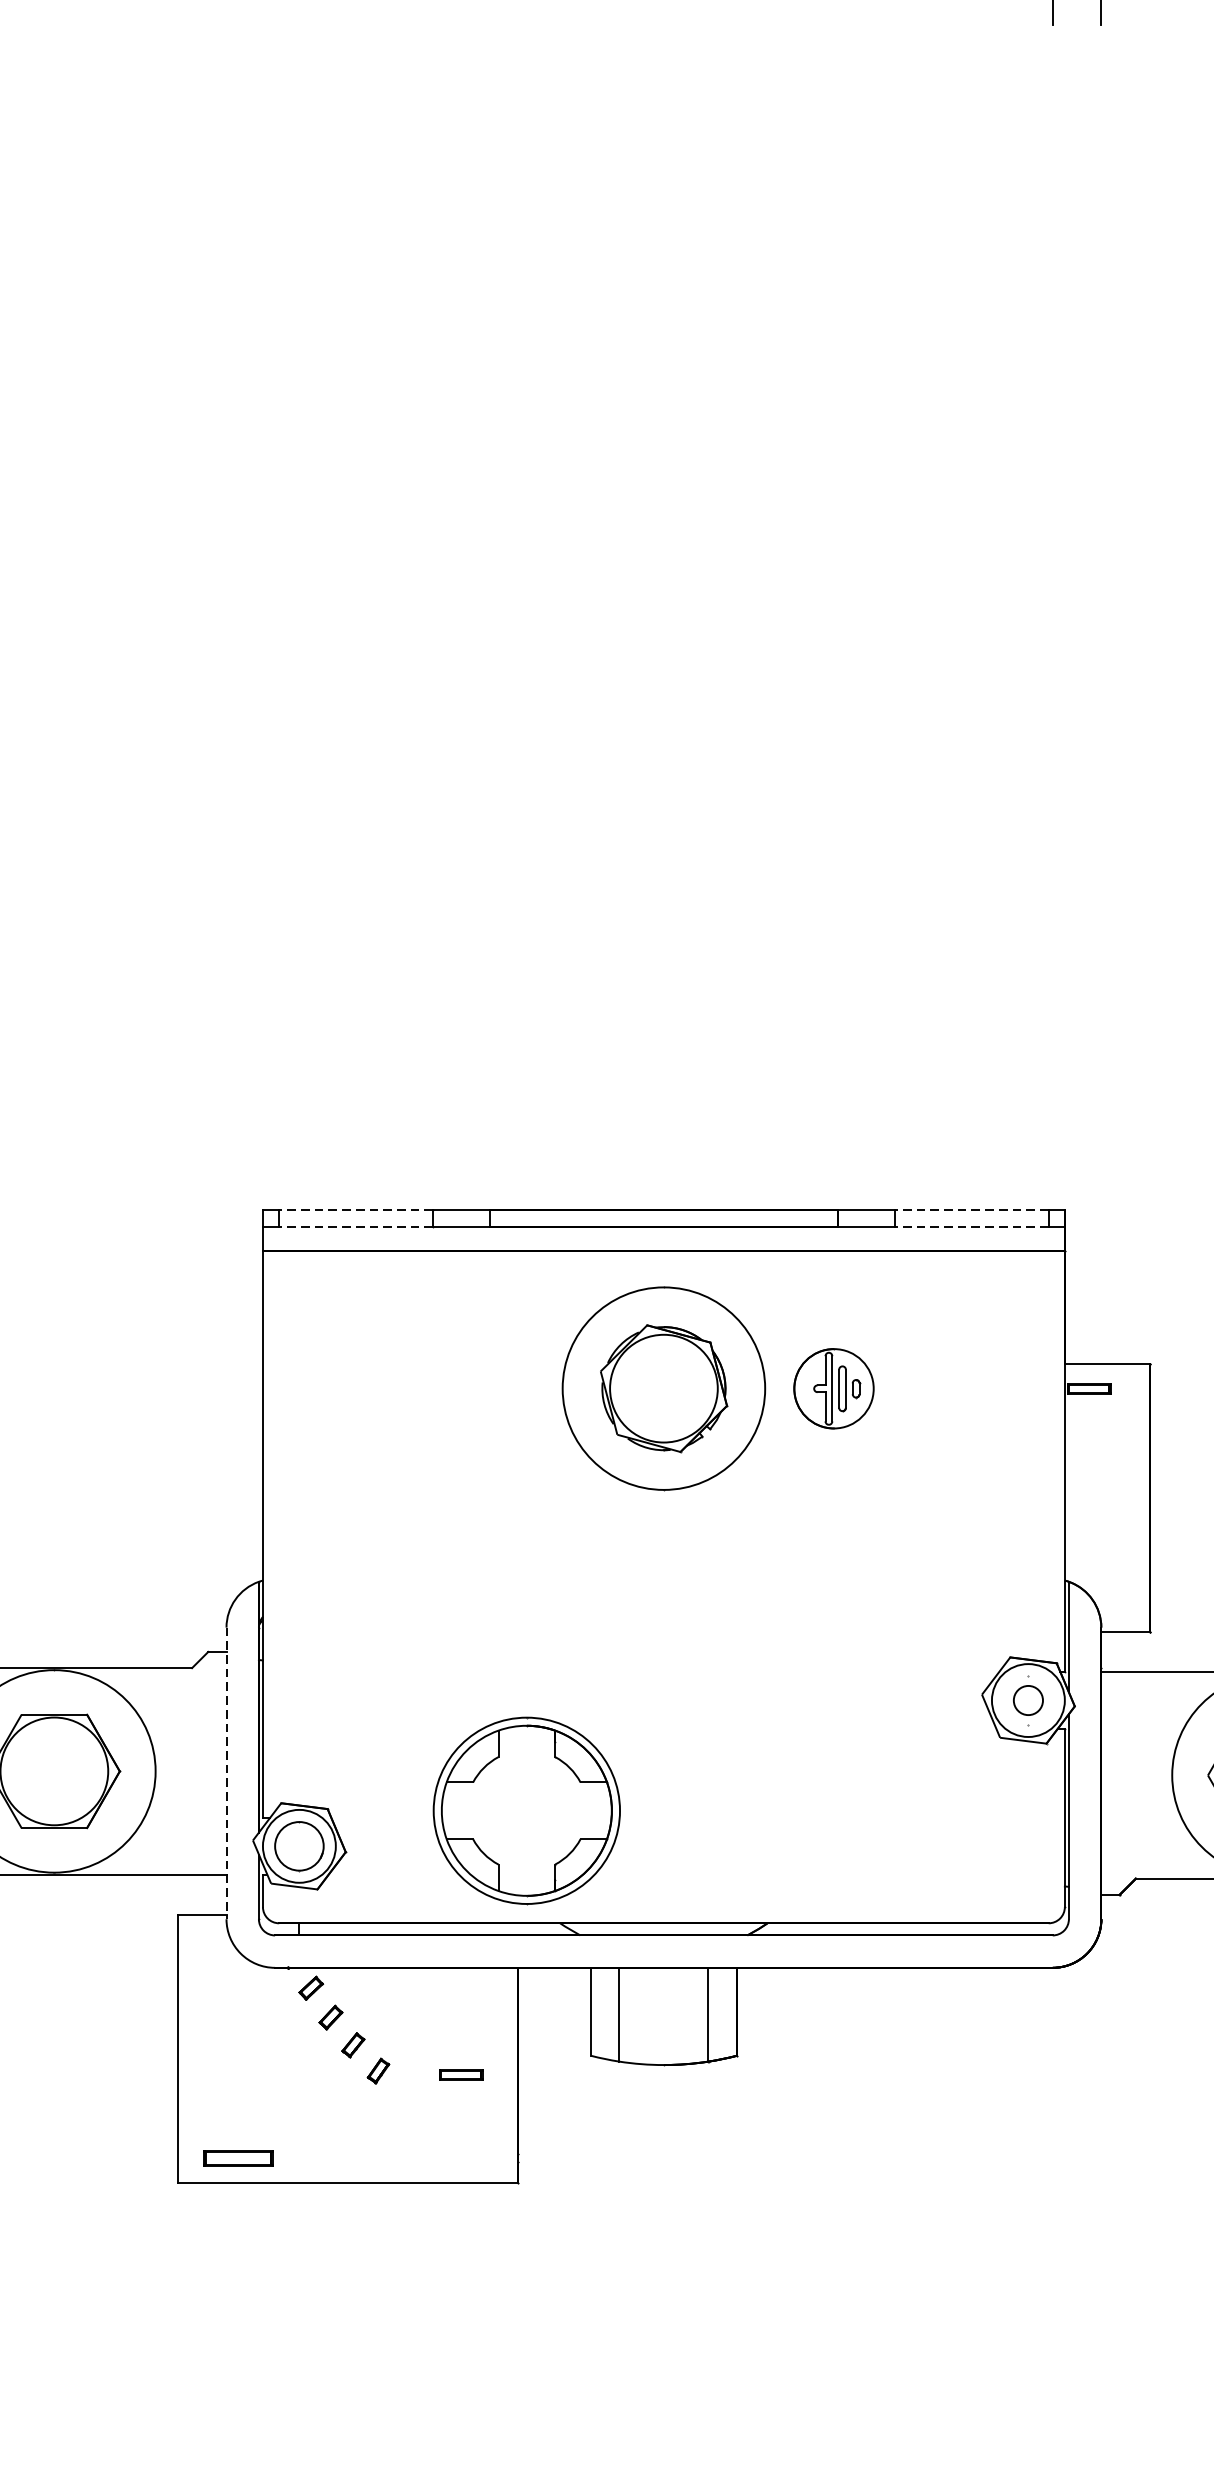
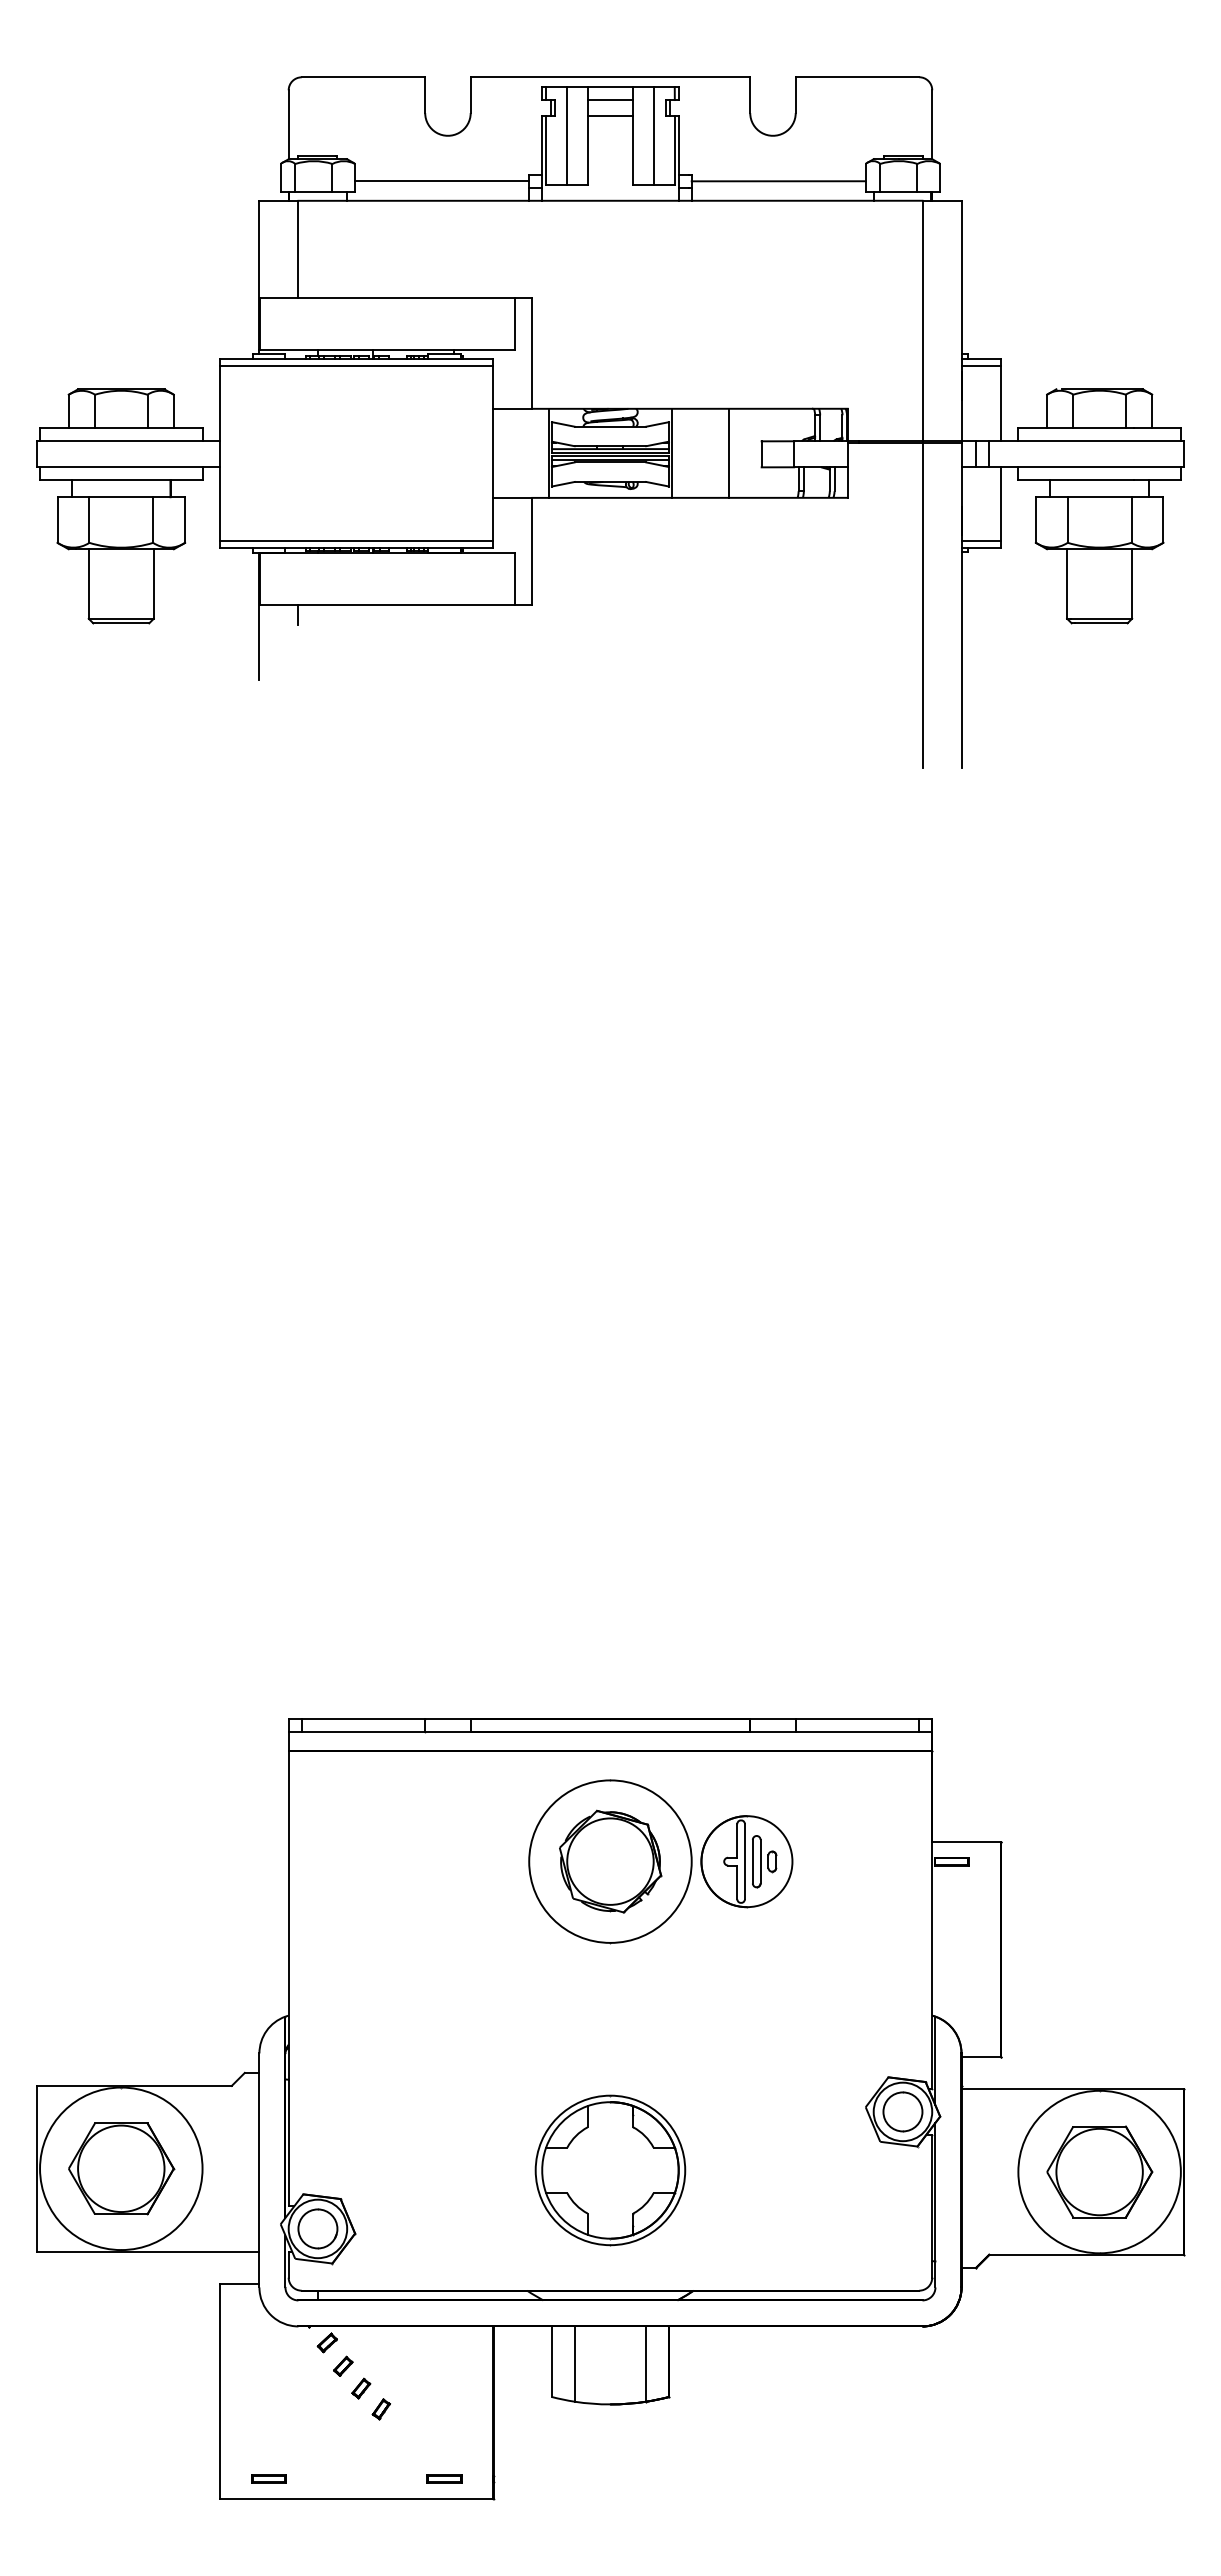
line: (356, 1210) -> (363, 1718), dashed -> solid
line: (971, 1210) -> (857, 1718), dashed -> solid
line: (356, 1226) -> (363, 1731), dashed -> solid
line: (971, 1226) -> (857, 1731), dashed -> solid
part: (833, 1388) -> (746, 1861), size x1.43
circle: (1027, 1699) -> (902, 2111), size x1.67
line: (226, 1773) -> (259, 2170), dashed -> solid
part: (526, 1810) -> (610, 2170), moved
part: (460, 2073) -> (444, 2478), moved
part: (237, 2157) -> (268, 2478), size x0.62

